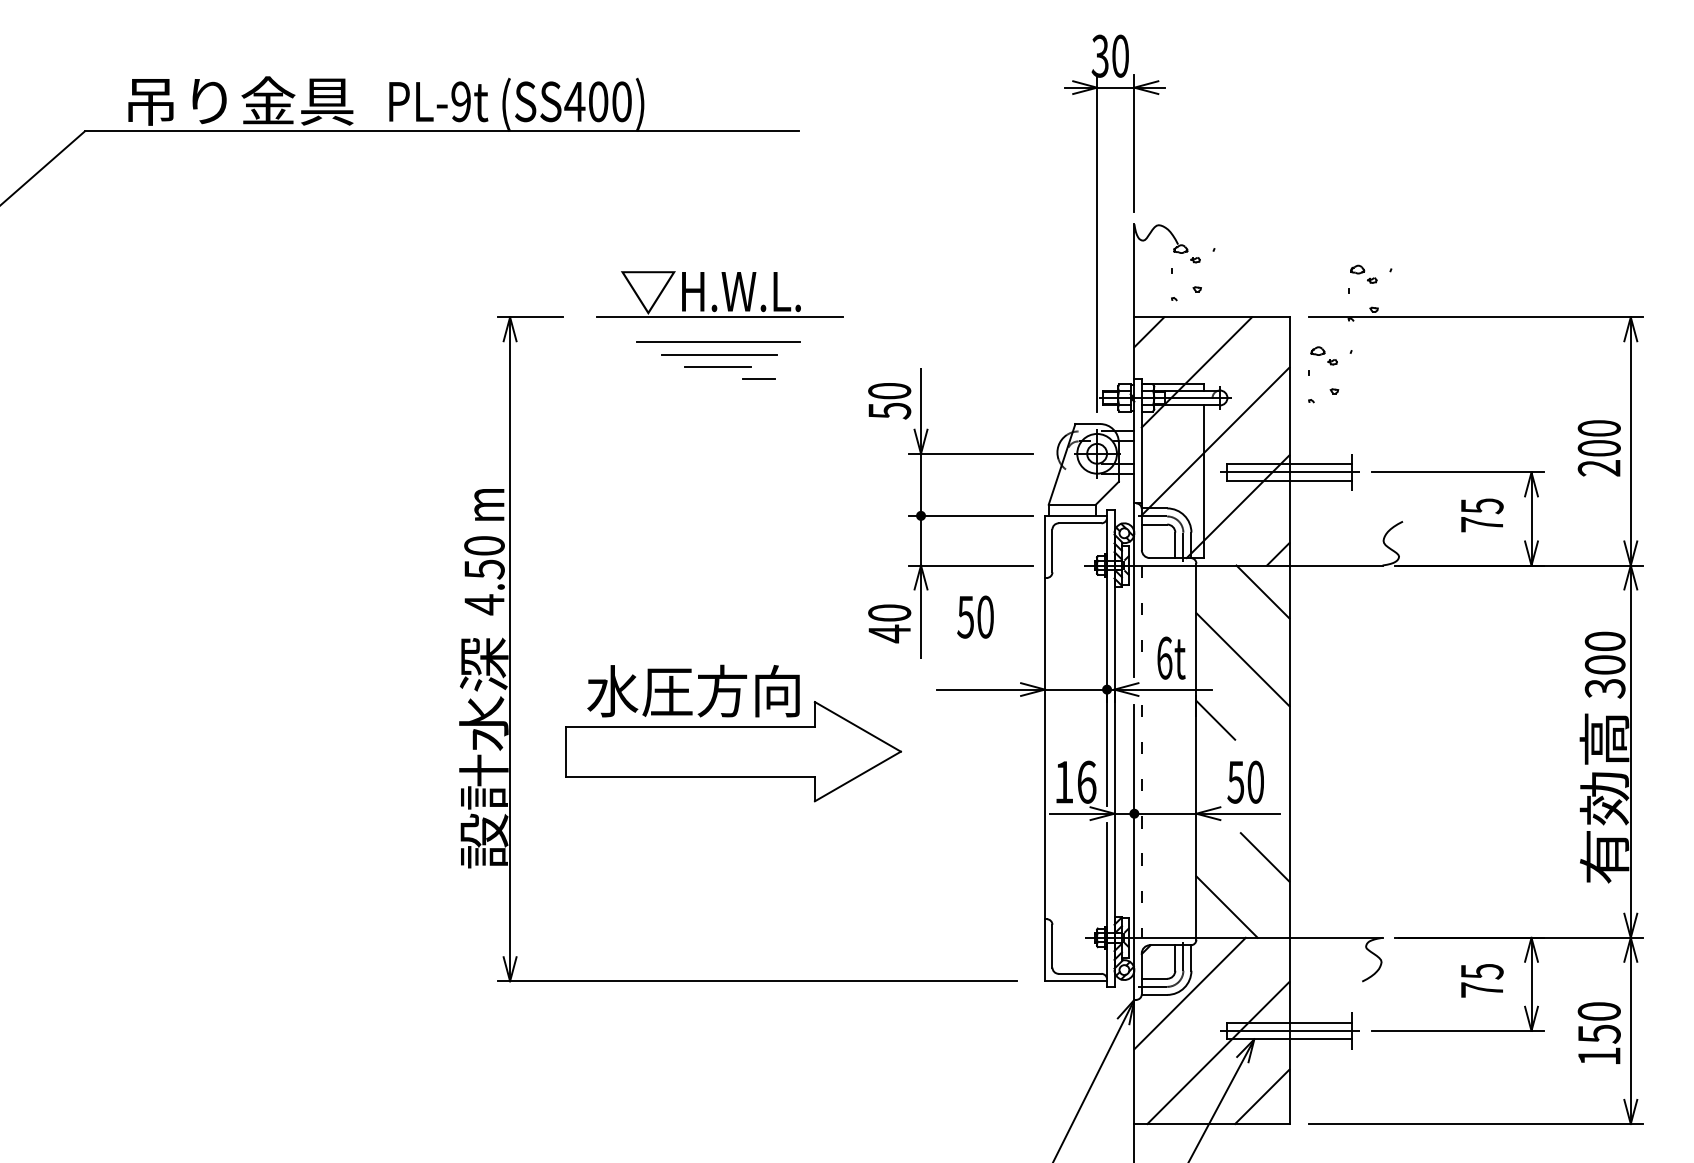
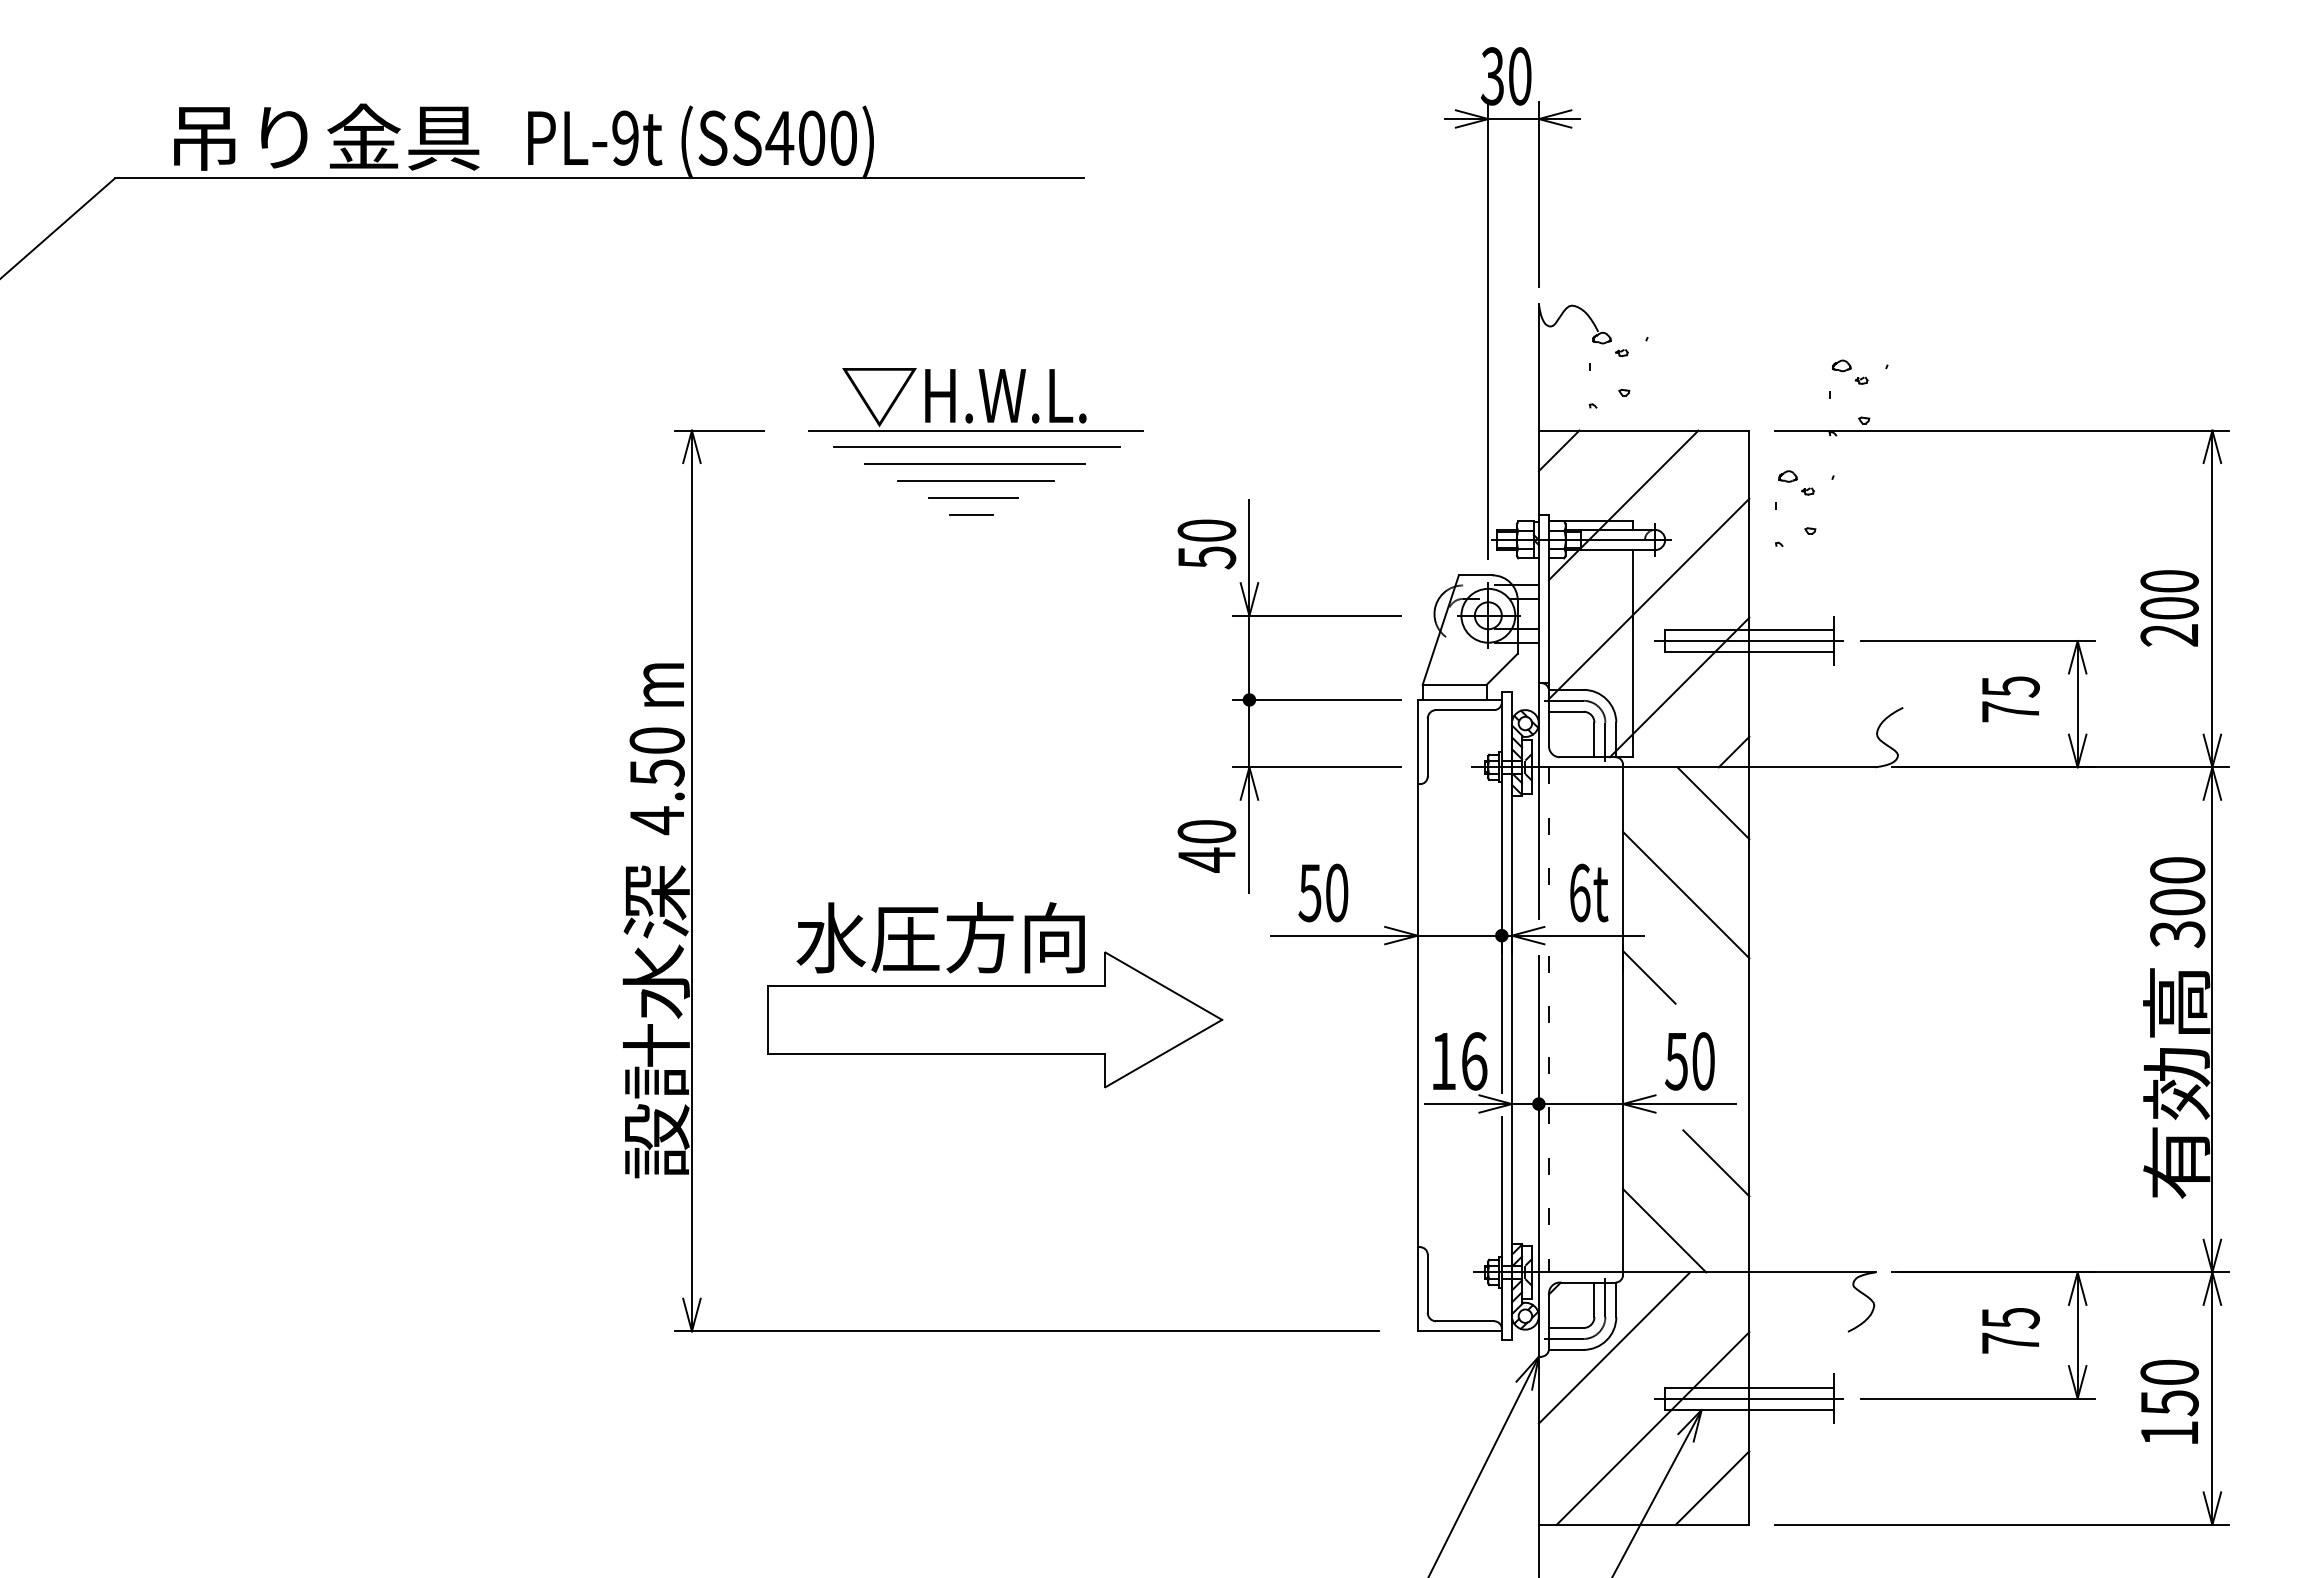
line: (719, 329) -> (976, 447), added
line: (758, 378) -> (970, 513), moved
text: (975, 616) -> (1323, 892), moved

